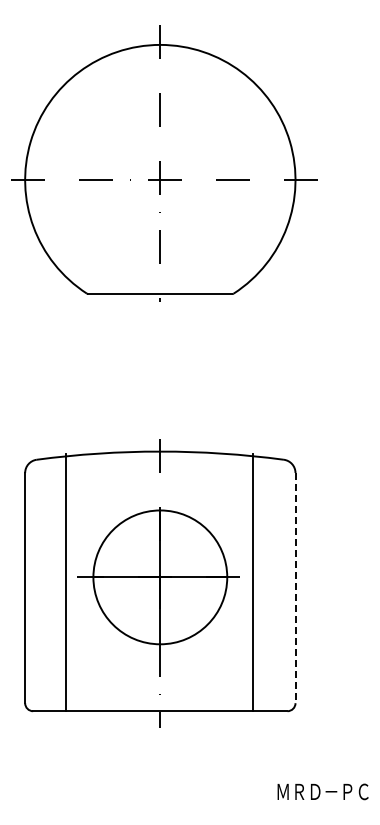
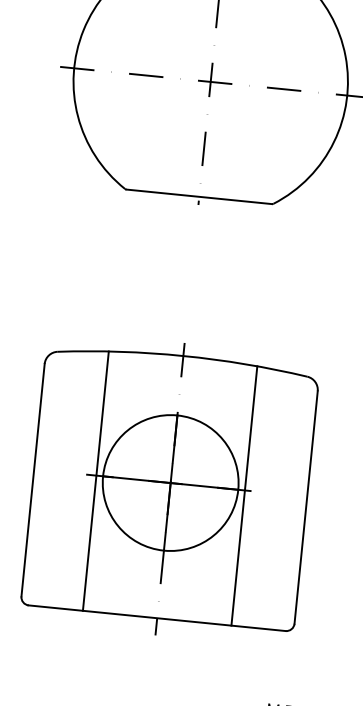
line: (65, 582) -> (95, 480), moved
line: (252, 582) -> (244, 495), moved
line: (295, 588) -> (306, 507), dashed -> solid

